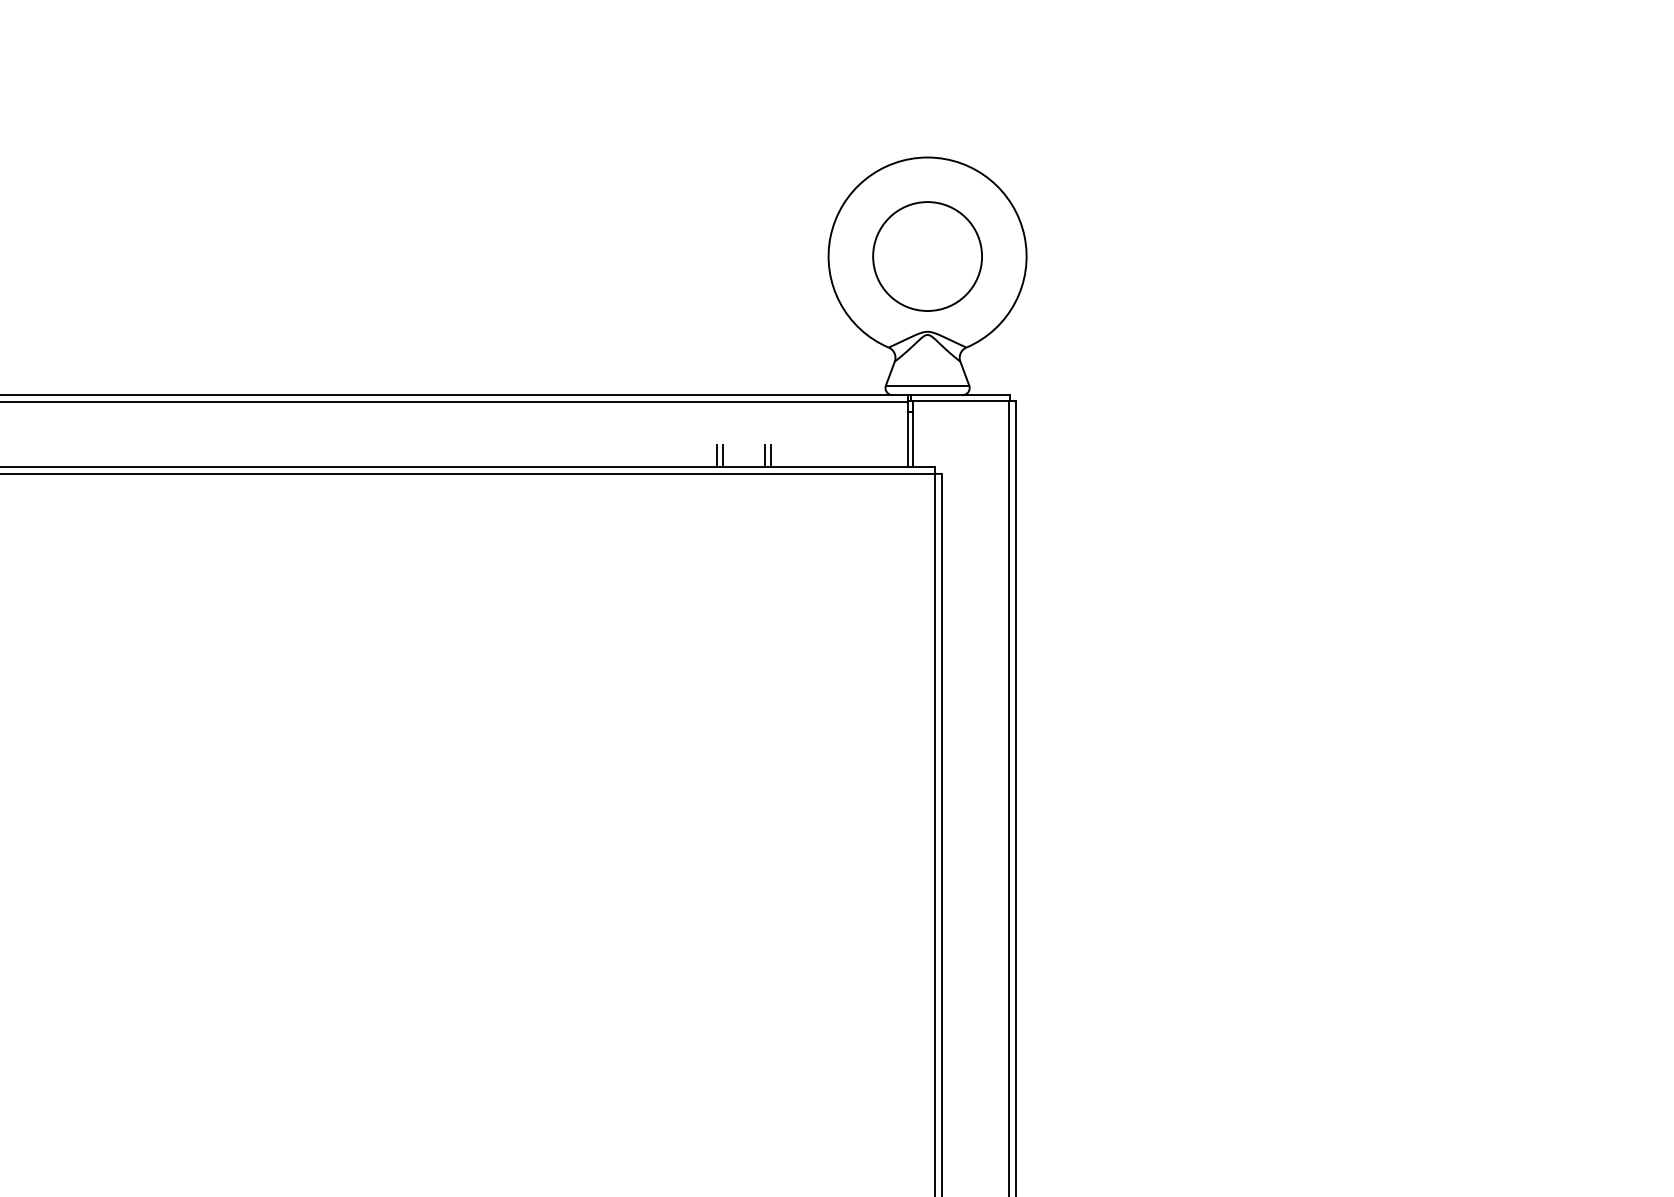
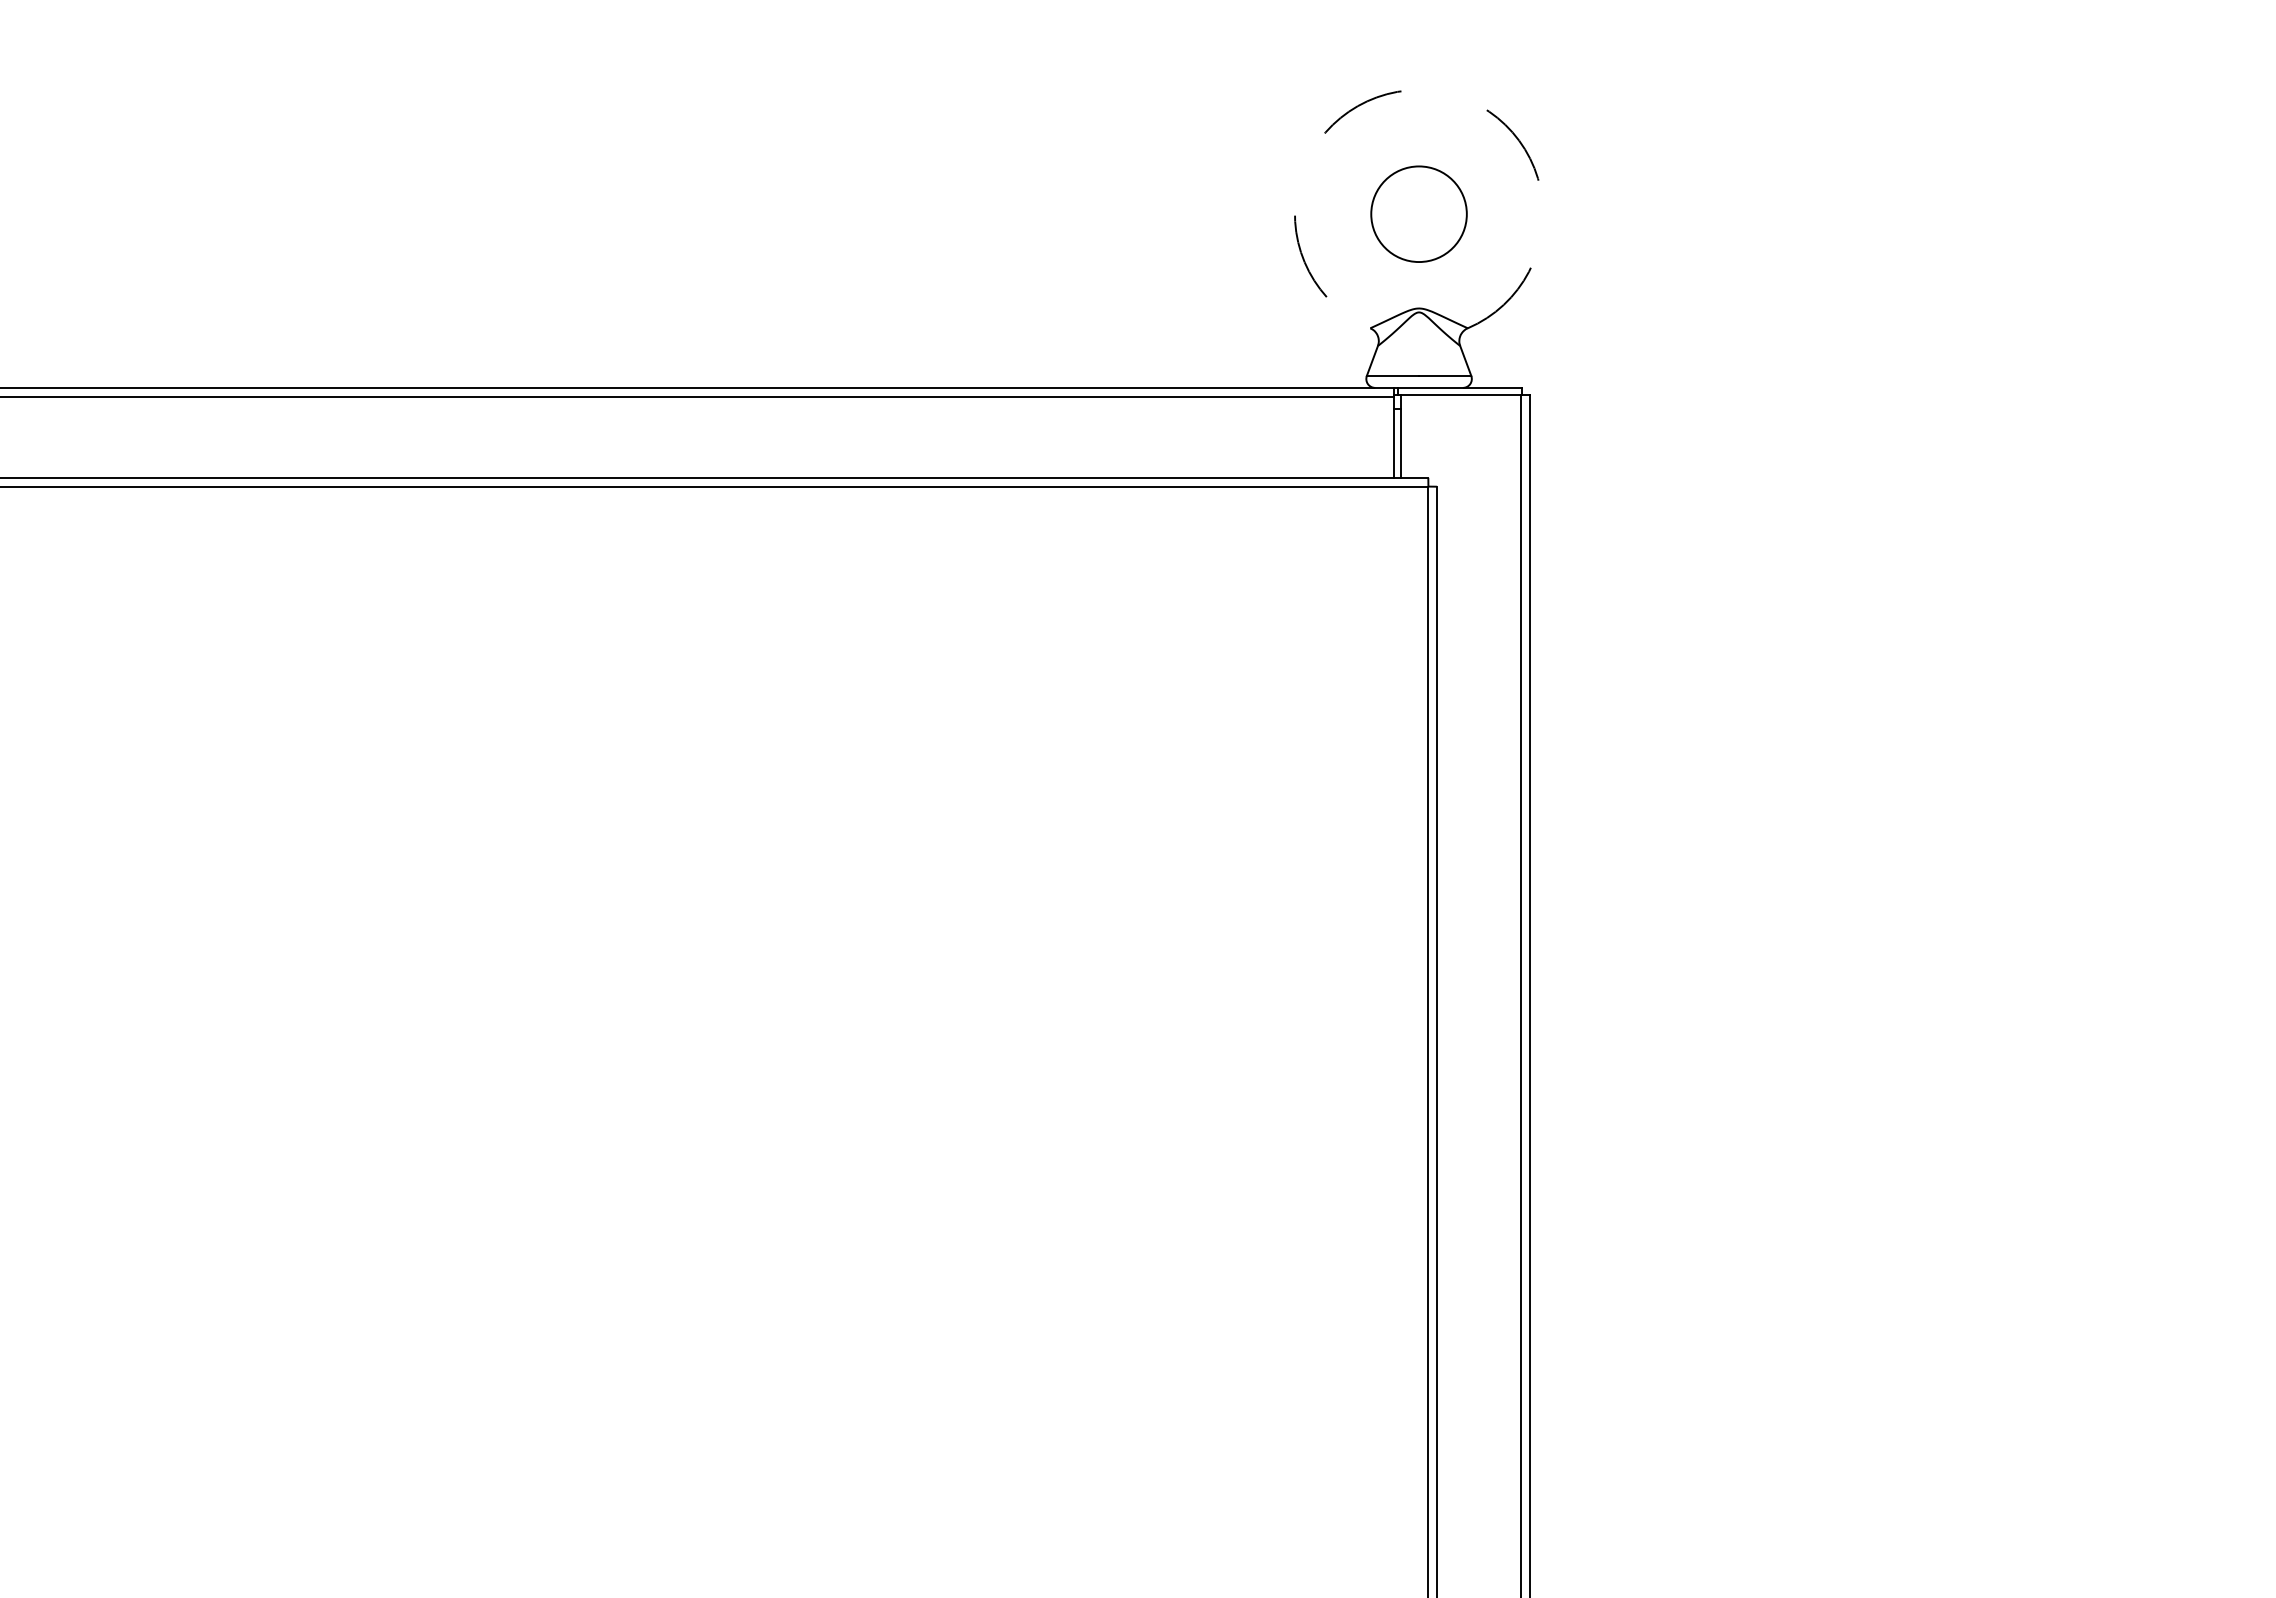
arc: (927, 157) -> (1419, 90), solid -> dashed
circle: (927, 256) -> (1418, 214), size x0.7
line: (716, 455) -> (1154, 463), removed
line: (722, 455) -> (1162, 463), removed
line: (765, 455) -> (1215, 463), removed
line: (770, 455) -> (1222, 463), removed

